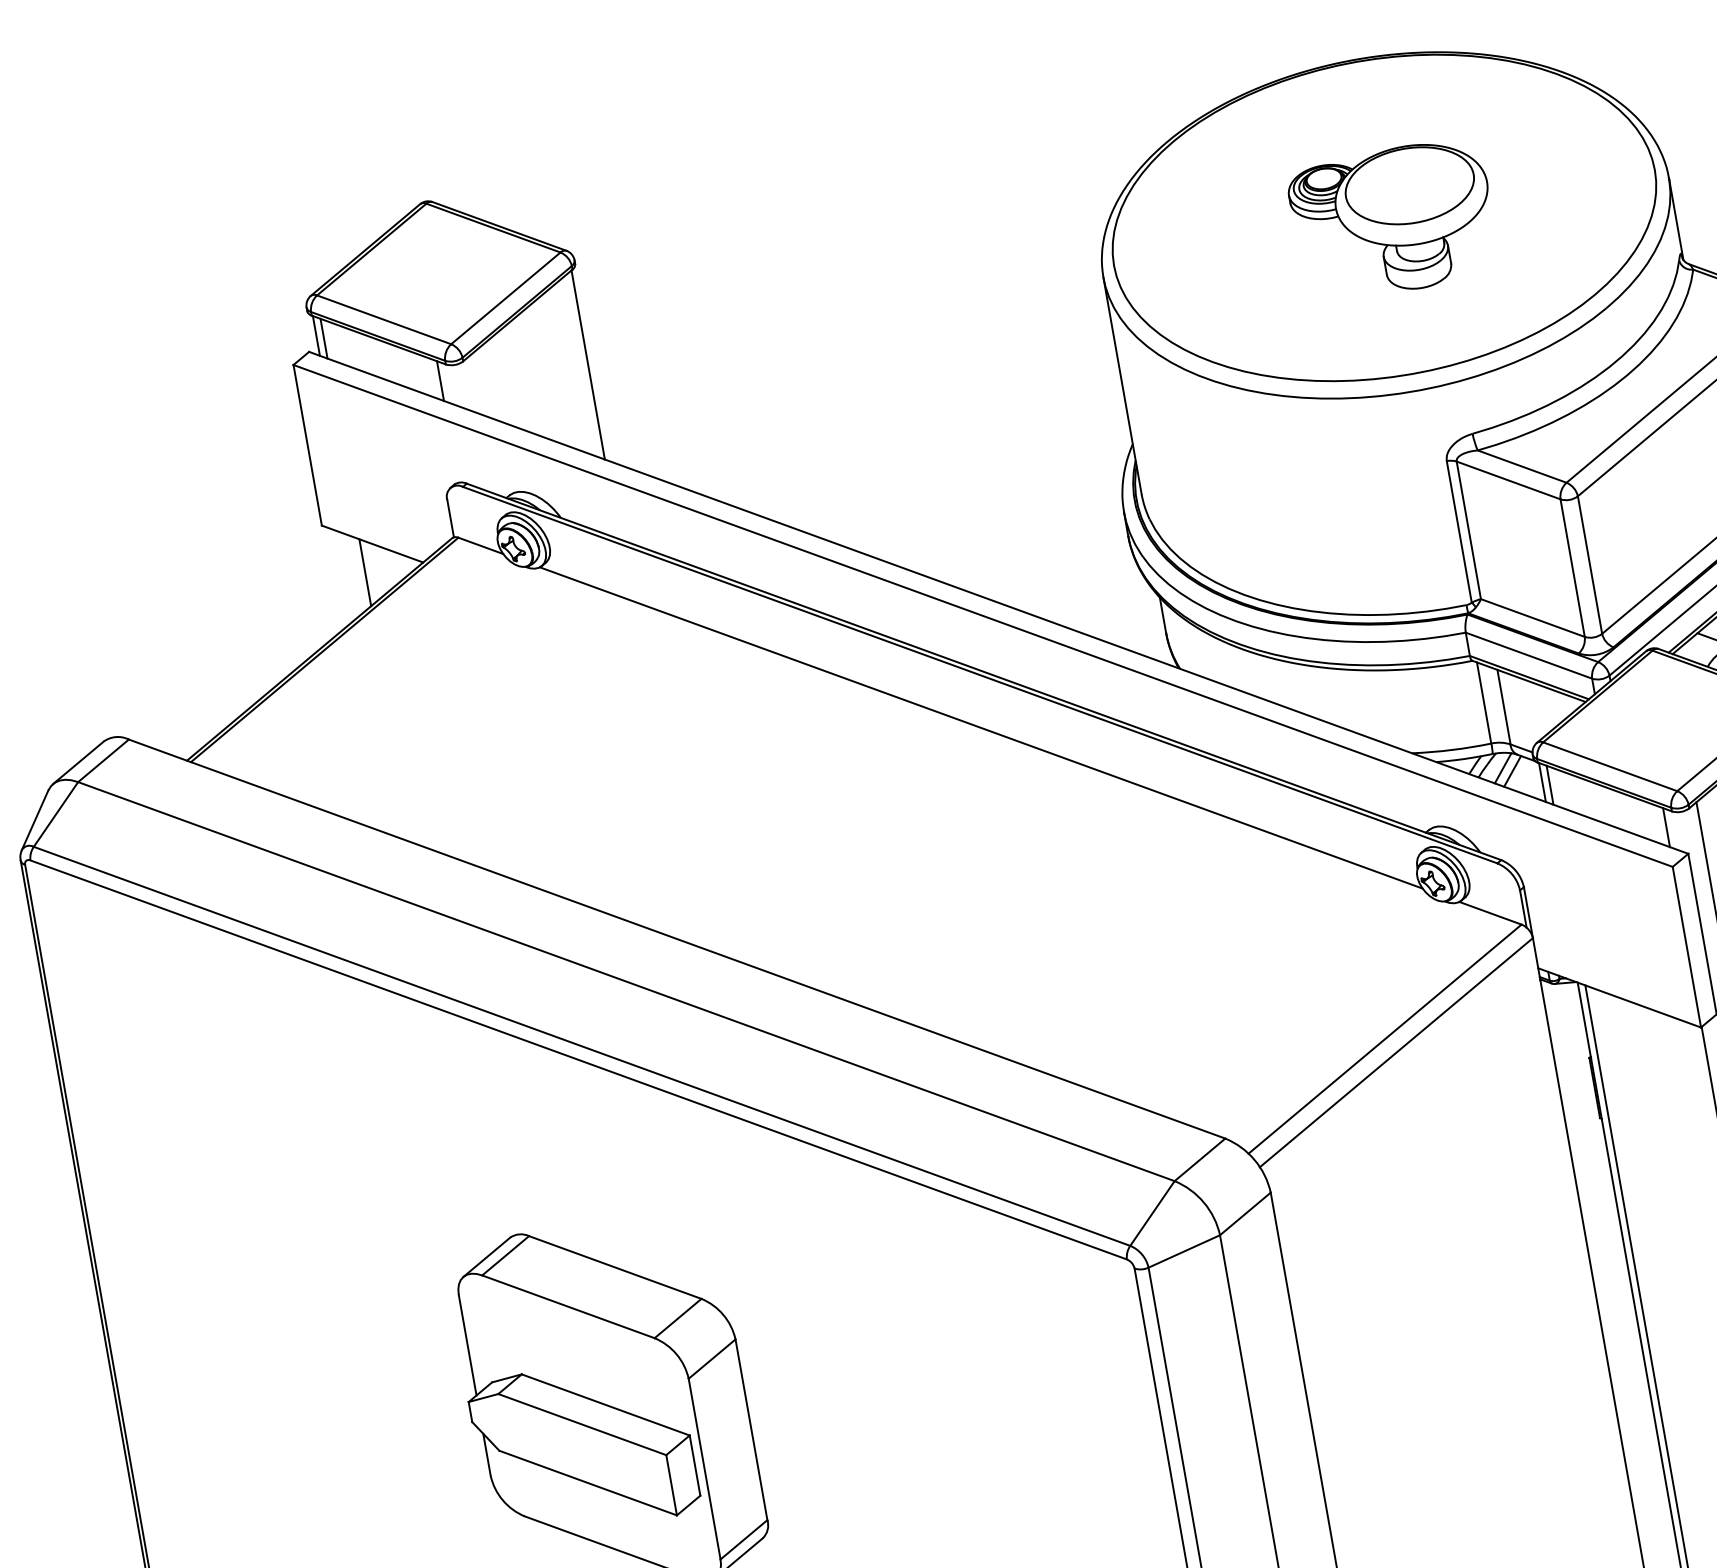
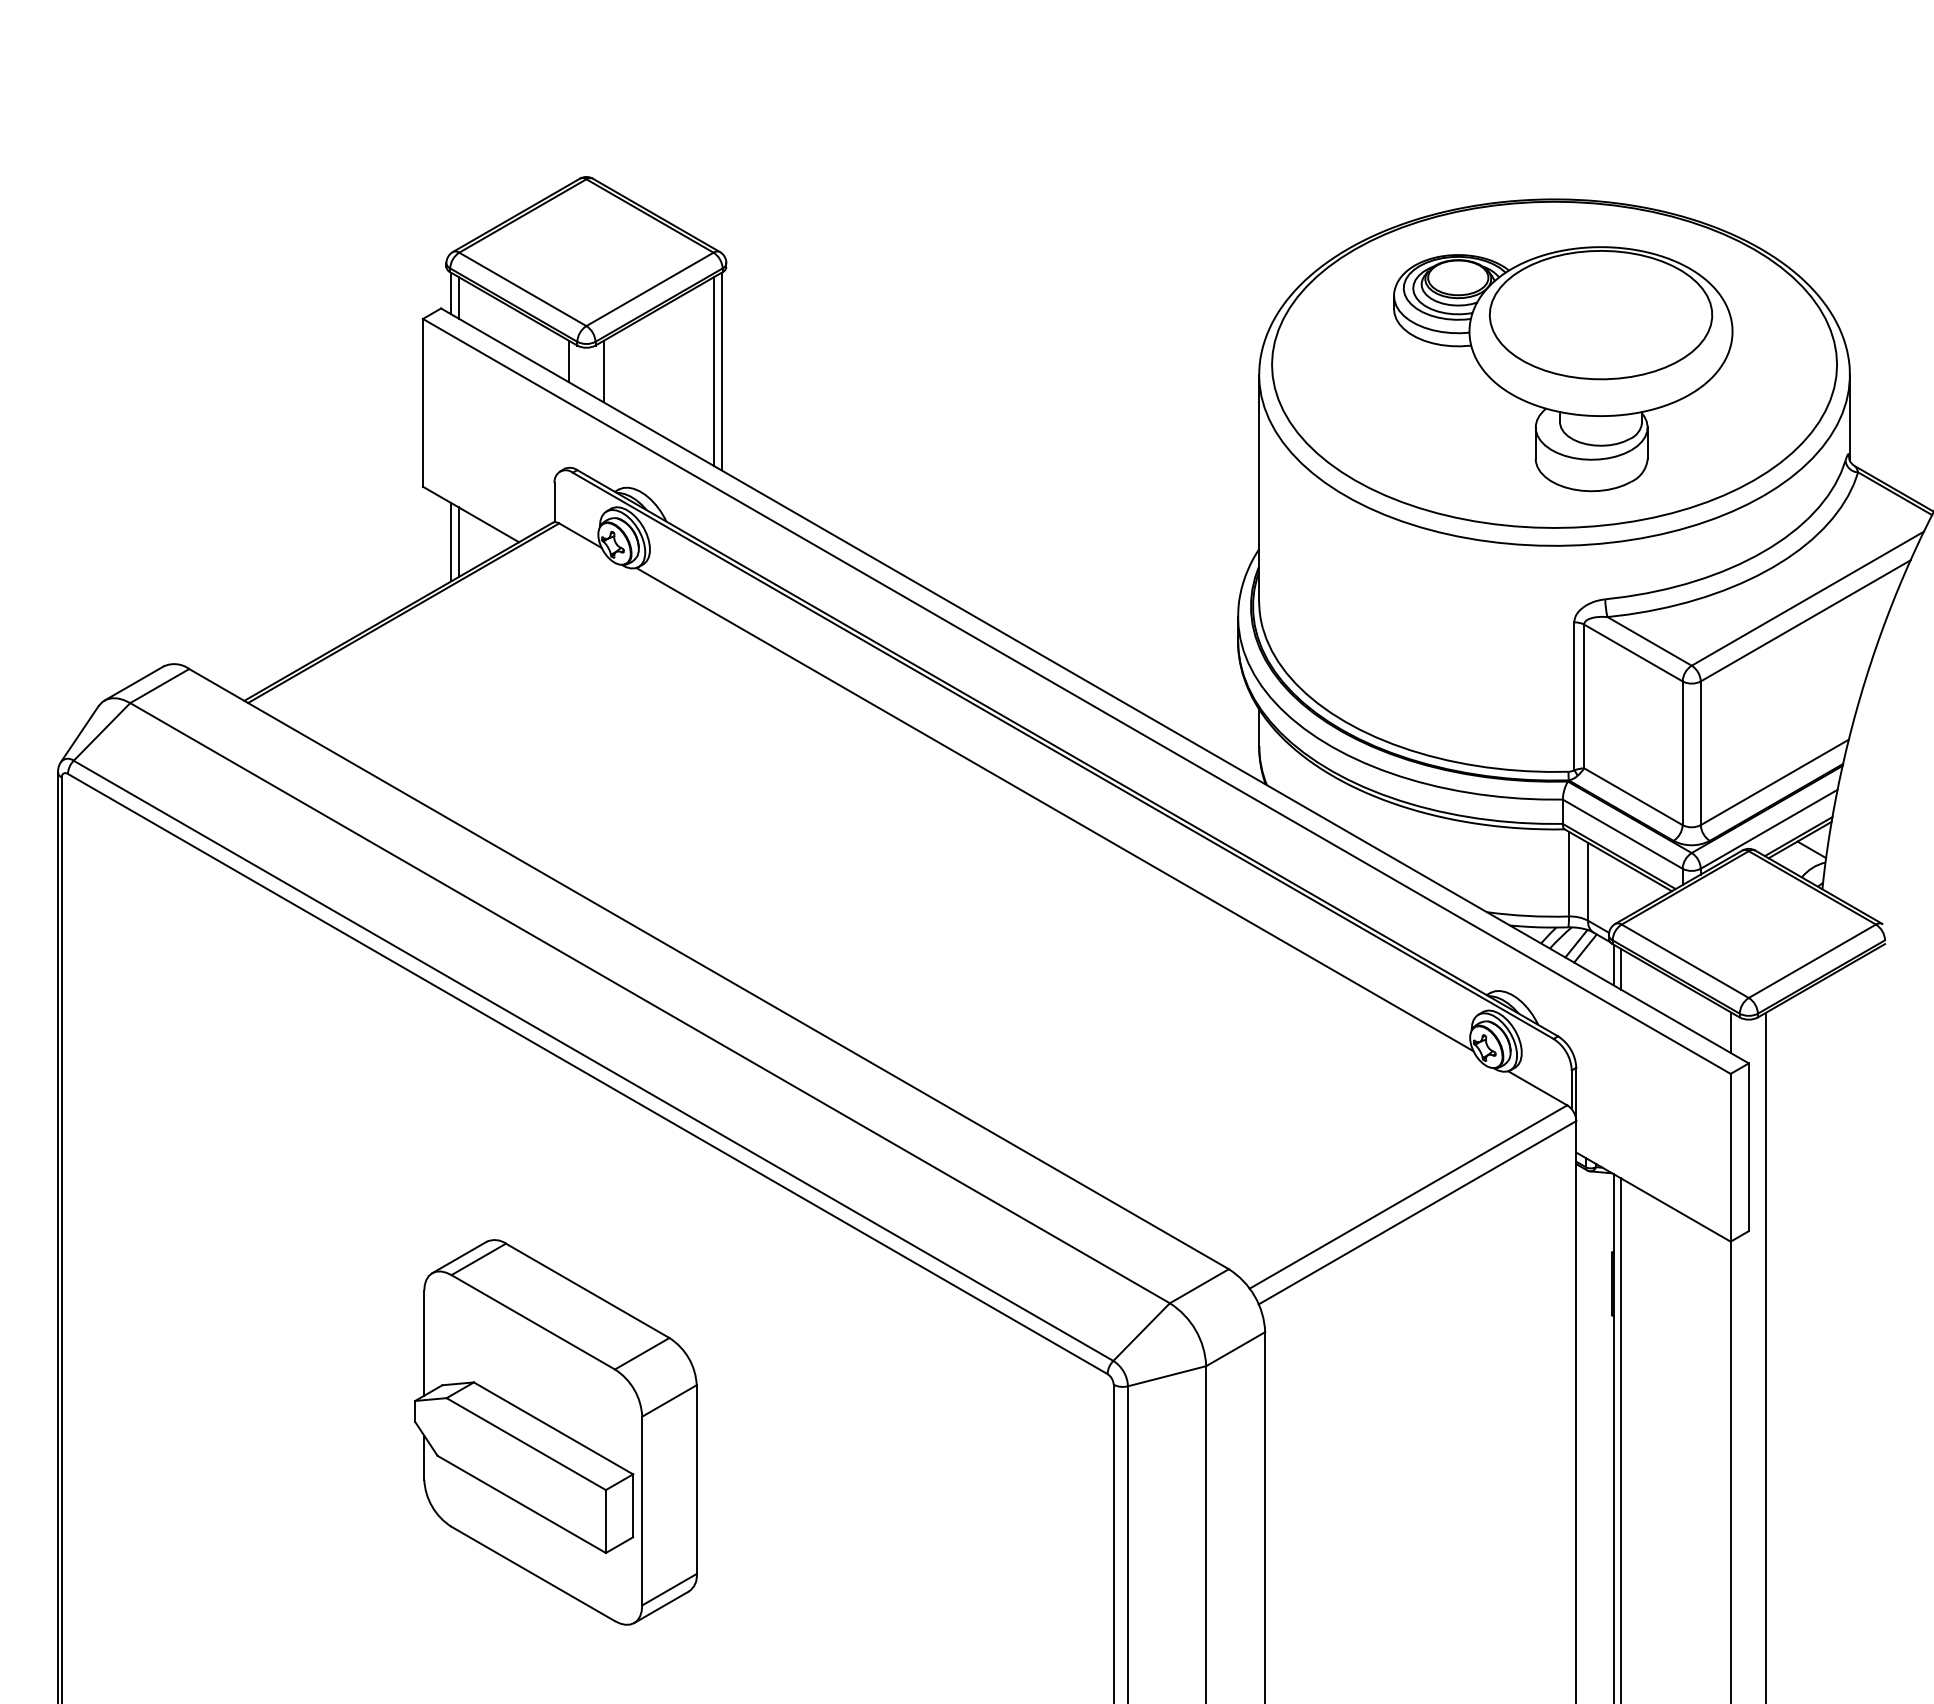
part: (1393, 220) -> (1563, 369), size x1.67
line: (581, 366) -> (714, 371), added
line: (475, 384) -> (603, 371), added
line: (358, 574) -> (451, 542), added

